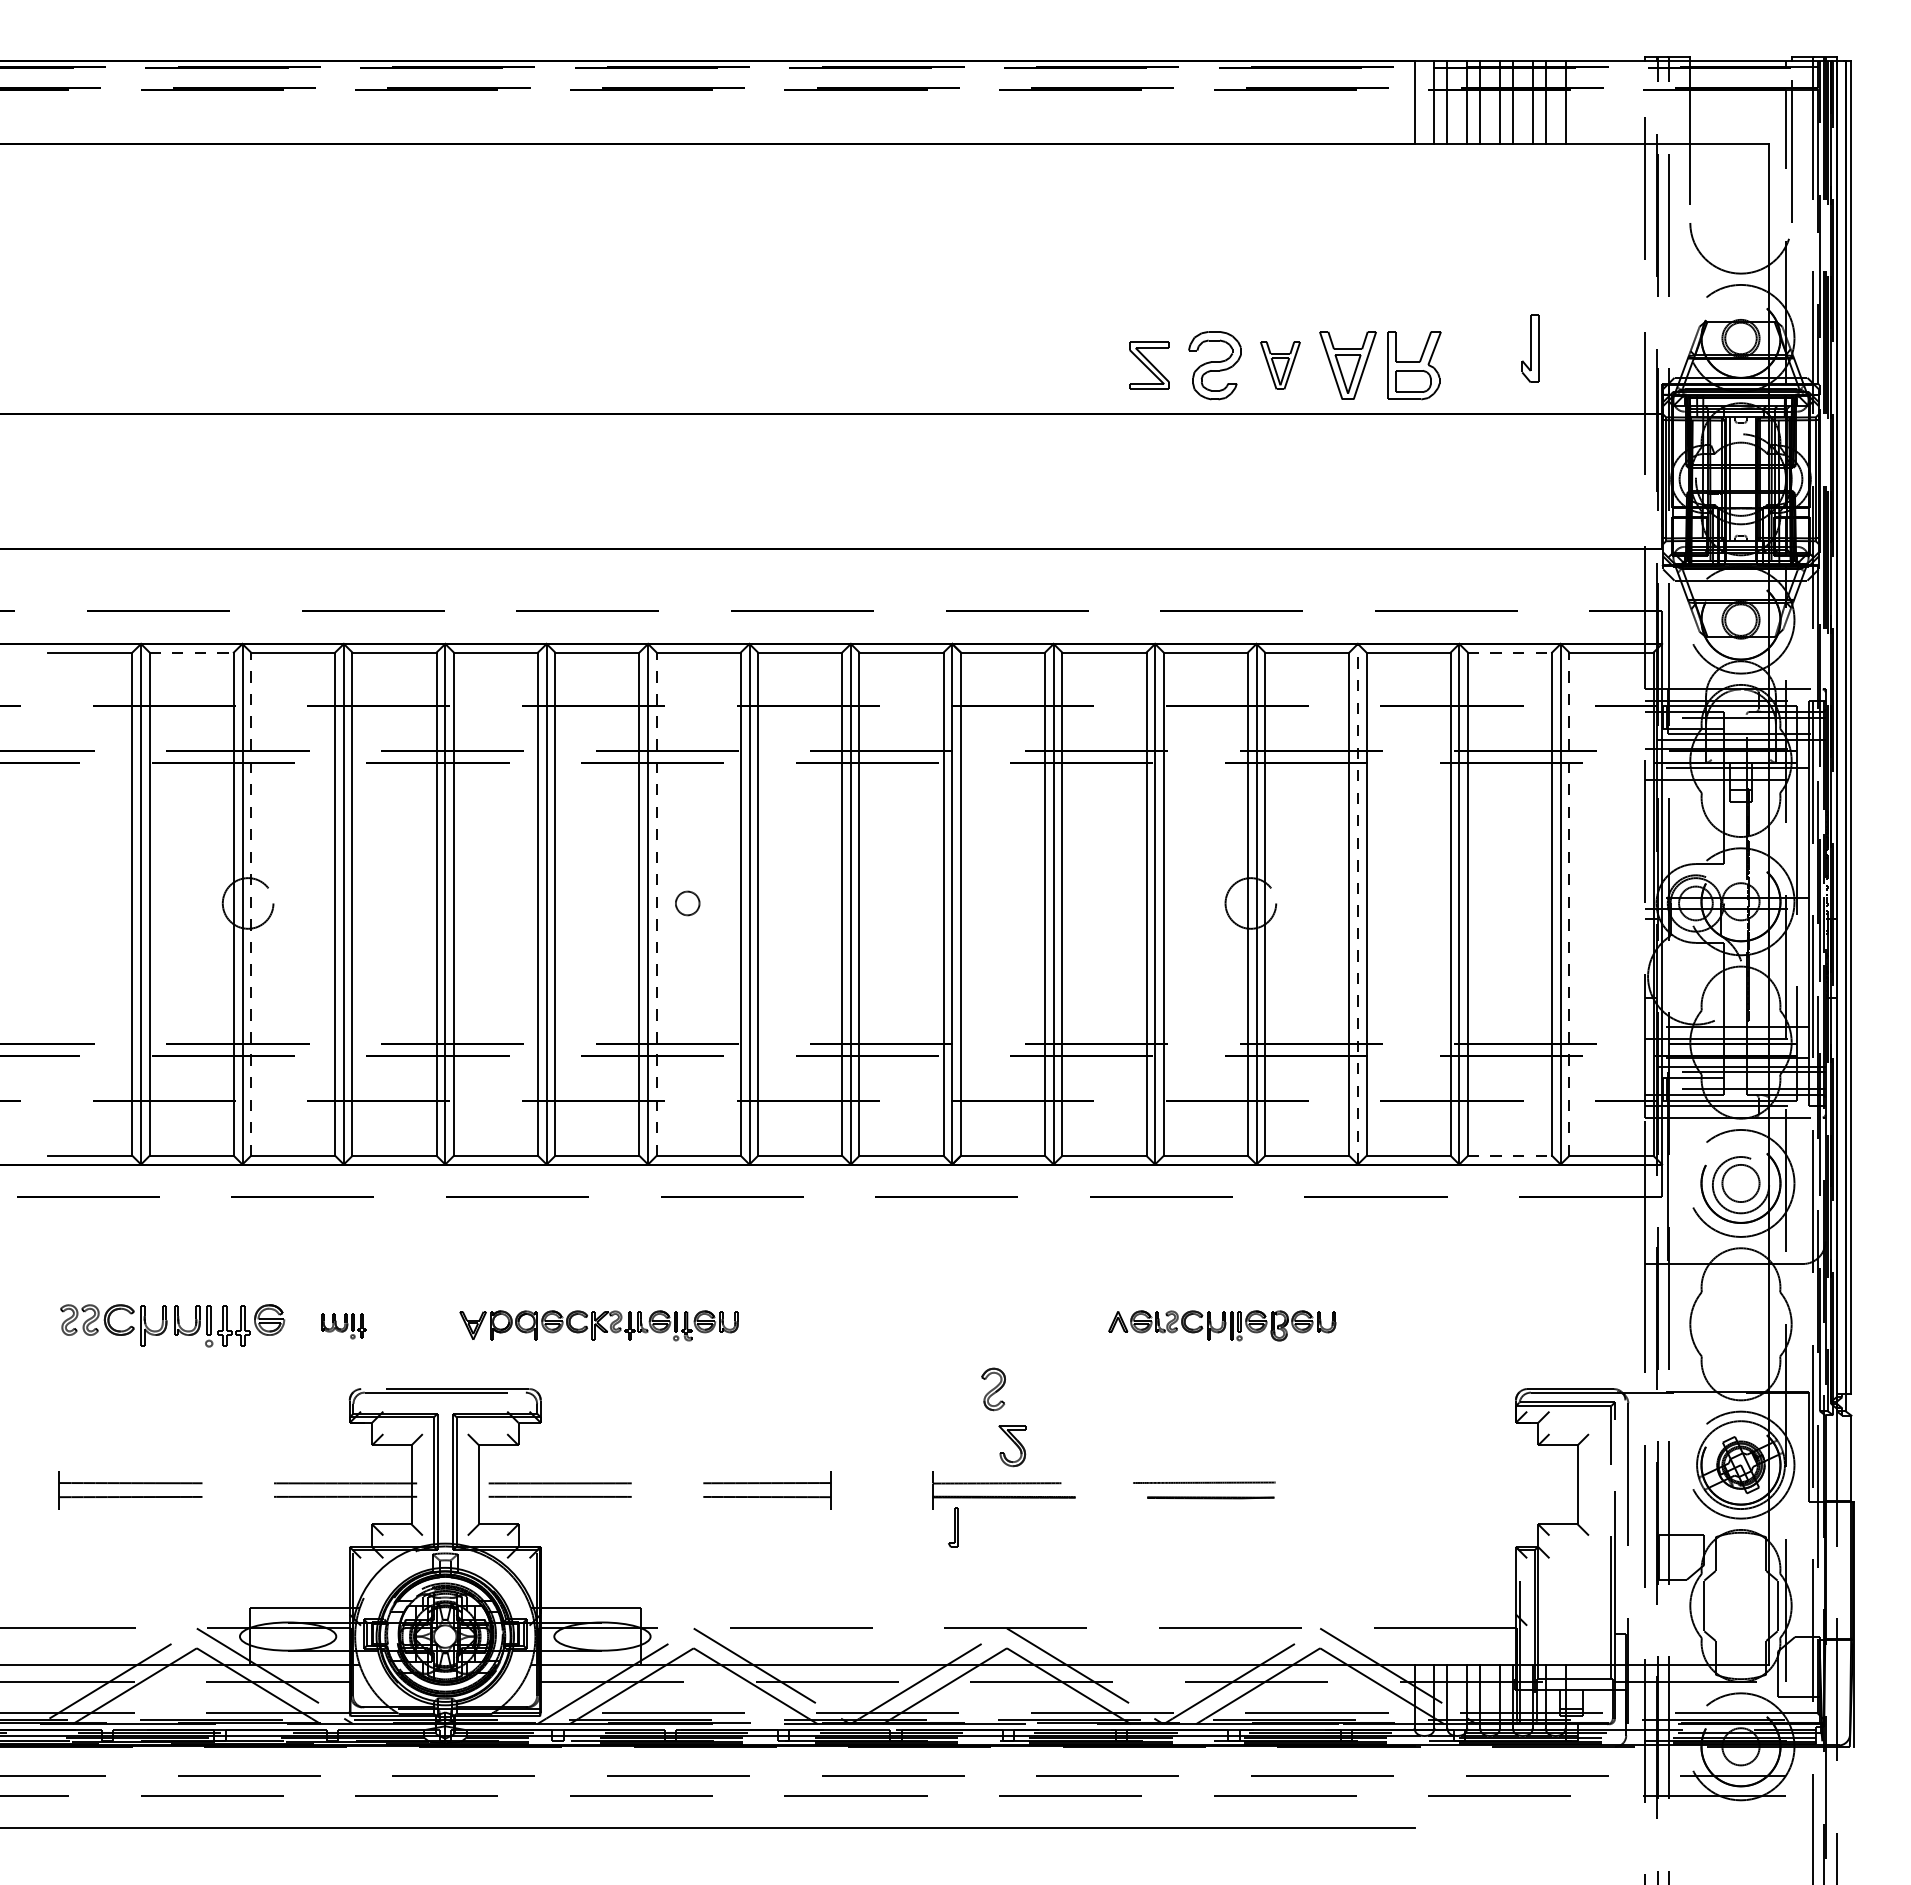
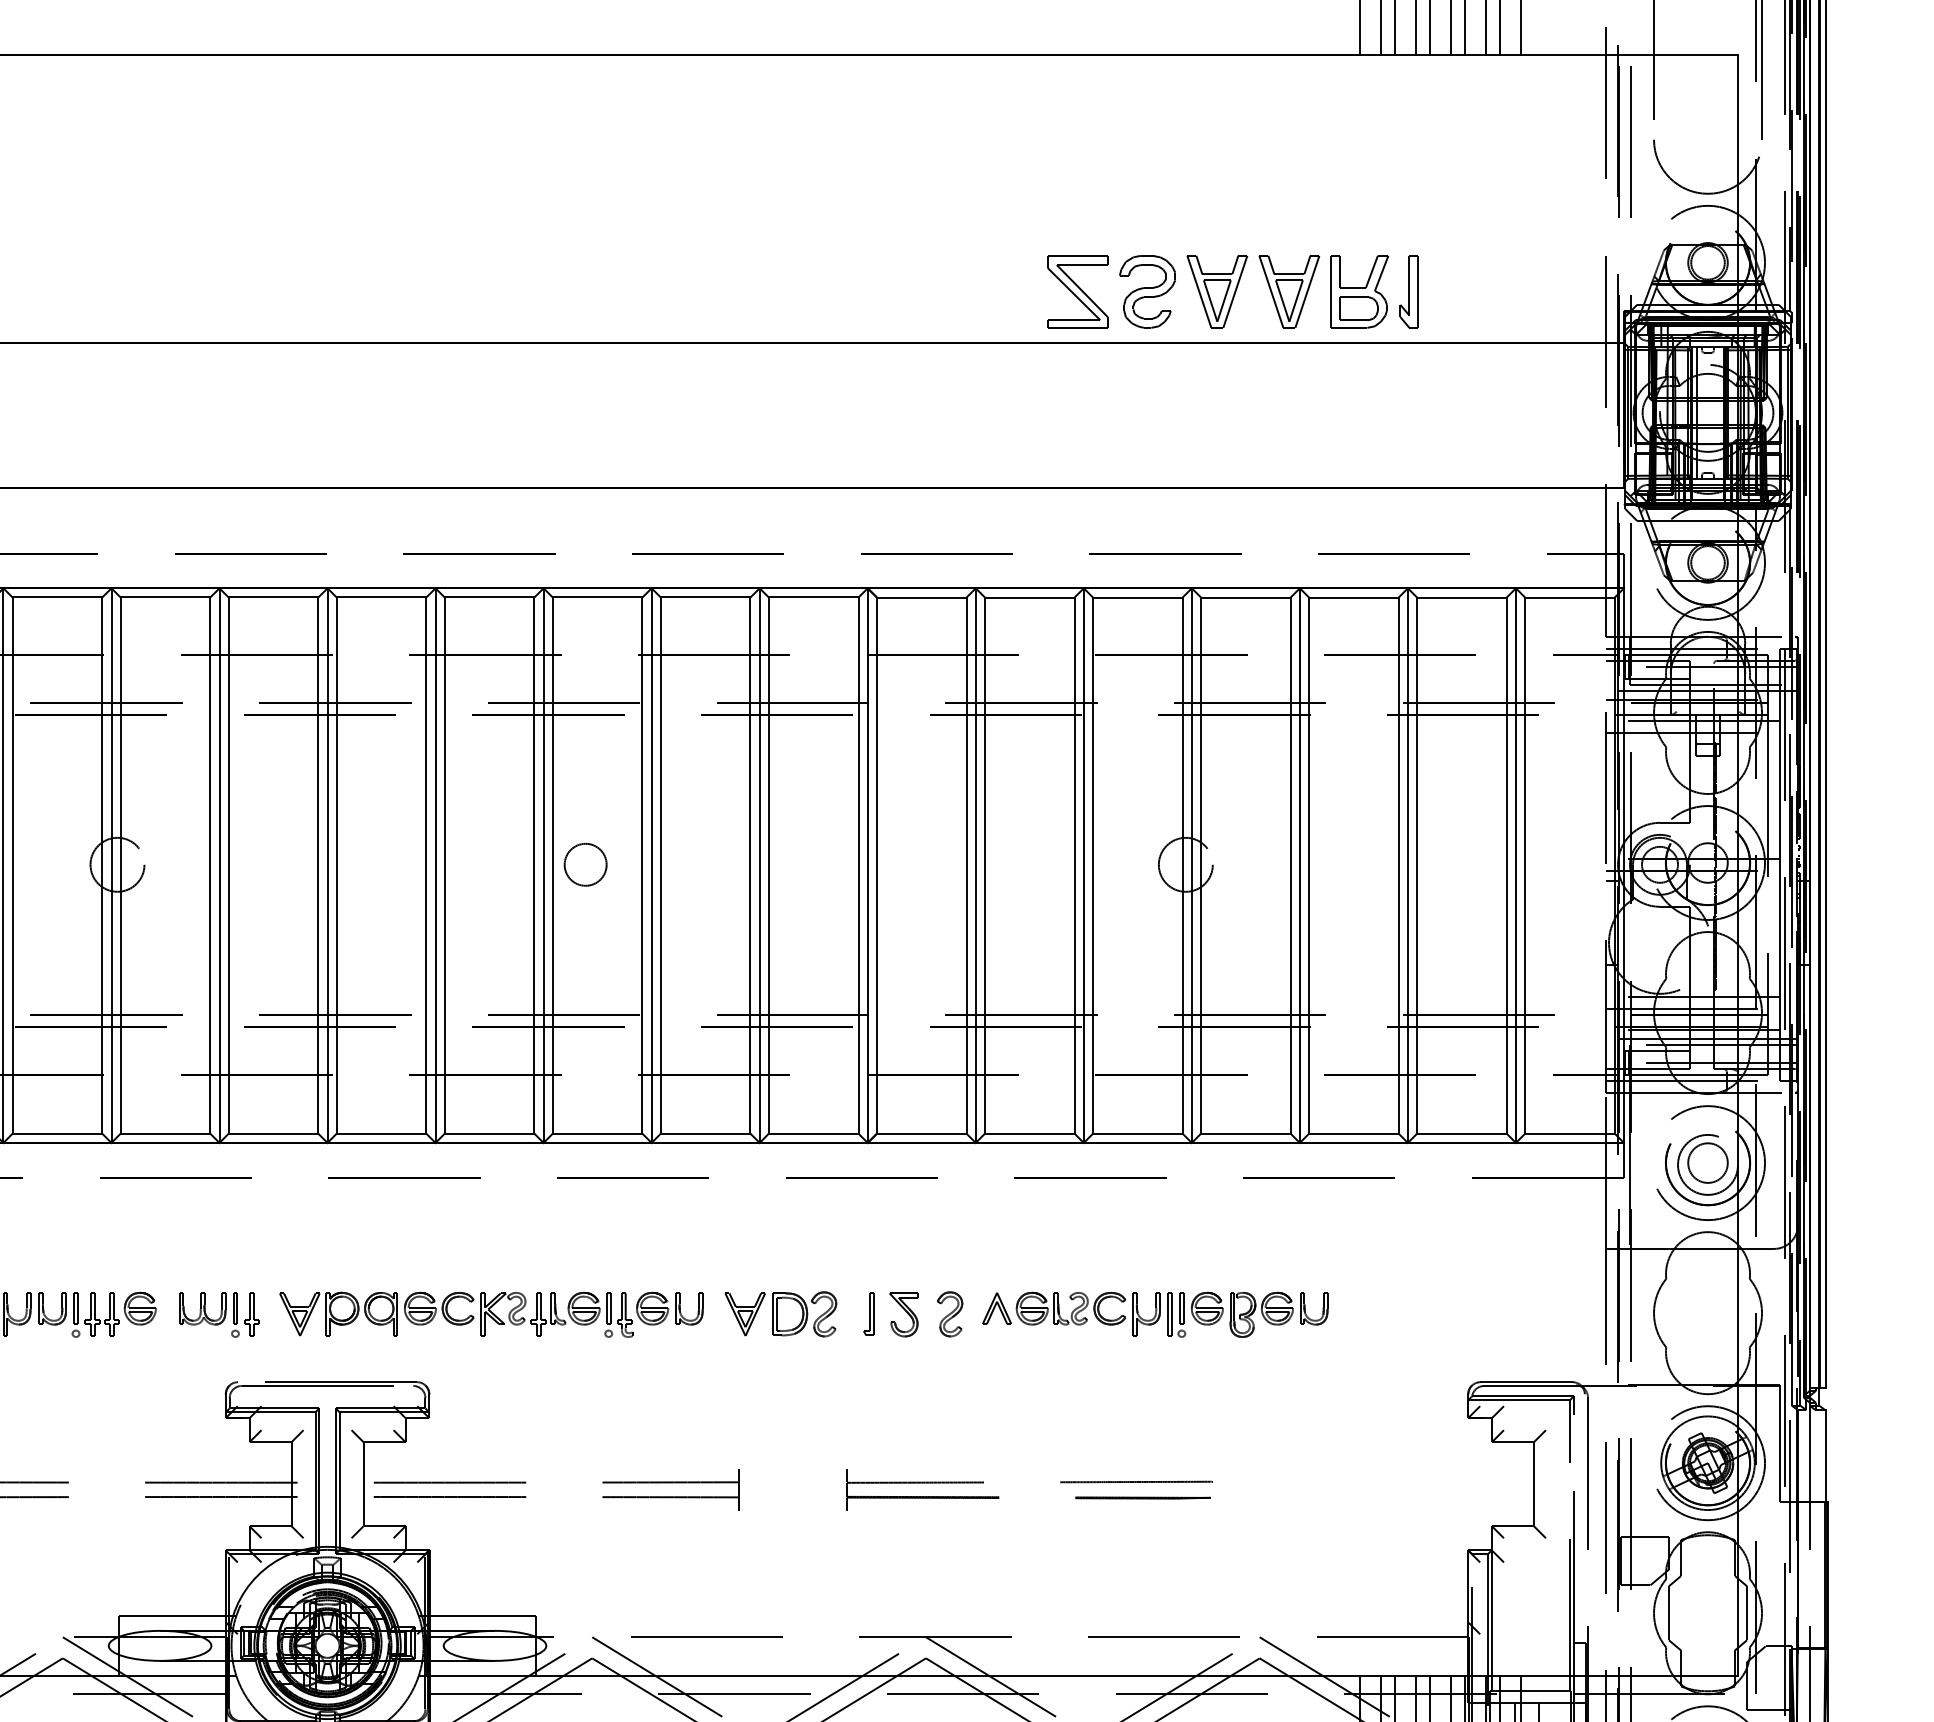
part: (1530, 348) -> (1409, 291), moved
part: (1149, 365) -> (1077, 291), size x1.43
part: (1280, 365) -> (1217, 291), size x1.43
line: (192, 652) -> (58, 597), dashed -> solid
line: (1510, 652) -> (1462, 597), dashed -> solid
circle: (687, 903) -> (585, 864), size x1.67
line: (1357, 903) -> (1299, 864), dashed -> solid
line: (251, 904) -> (121, 865), dashed -> solid
line: (656, 904) -> (552, 865), dashed -> solid
line: (1569, 904) -> (1525, 865), dashed -> solid
line: (1510, 1155) -> (1462, 1133), dashed -> solid
part: (598, 1325) -> (490, 1314), size x1.43
part: (870, 1325) -> (780, 1314), added
part: (1221, 1325) -> (1154, 1314), size x1.43
part: (343, 1326) -> (219, 1315), size x1.67
part: (993, 1389) -> (949, 1314), moved
part: (1012, 1446) -> (904, 1315), moved
part: (953, 1527) -> (869, 1314), moved

